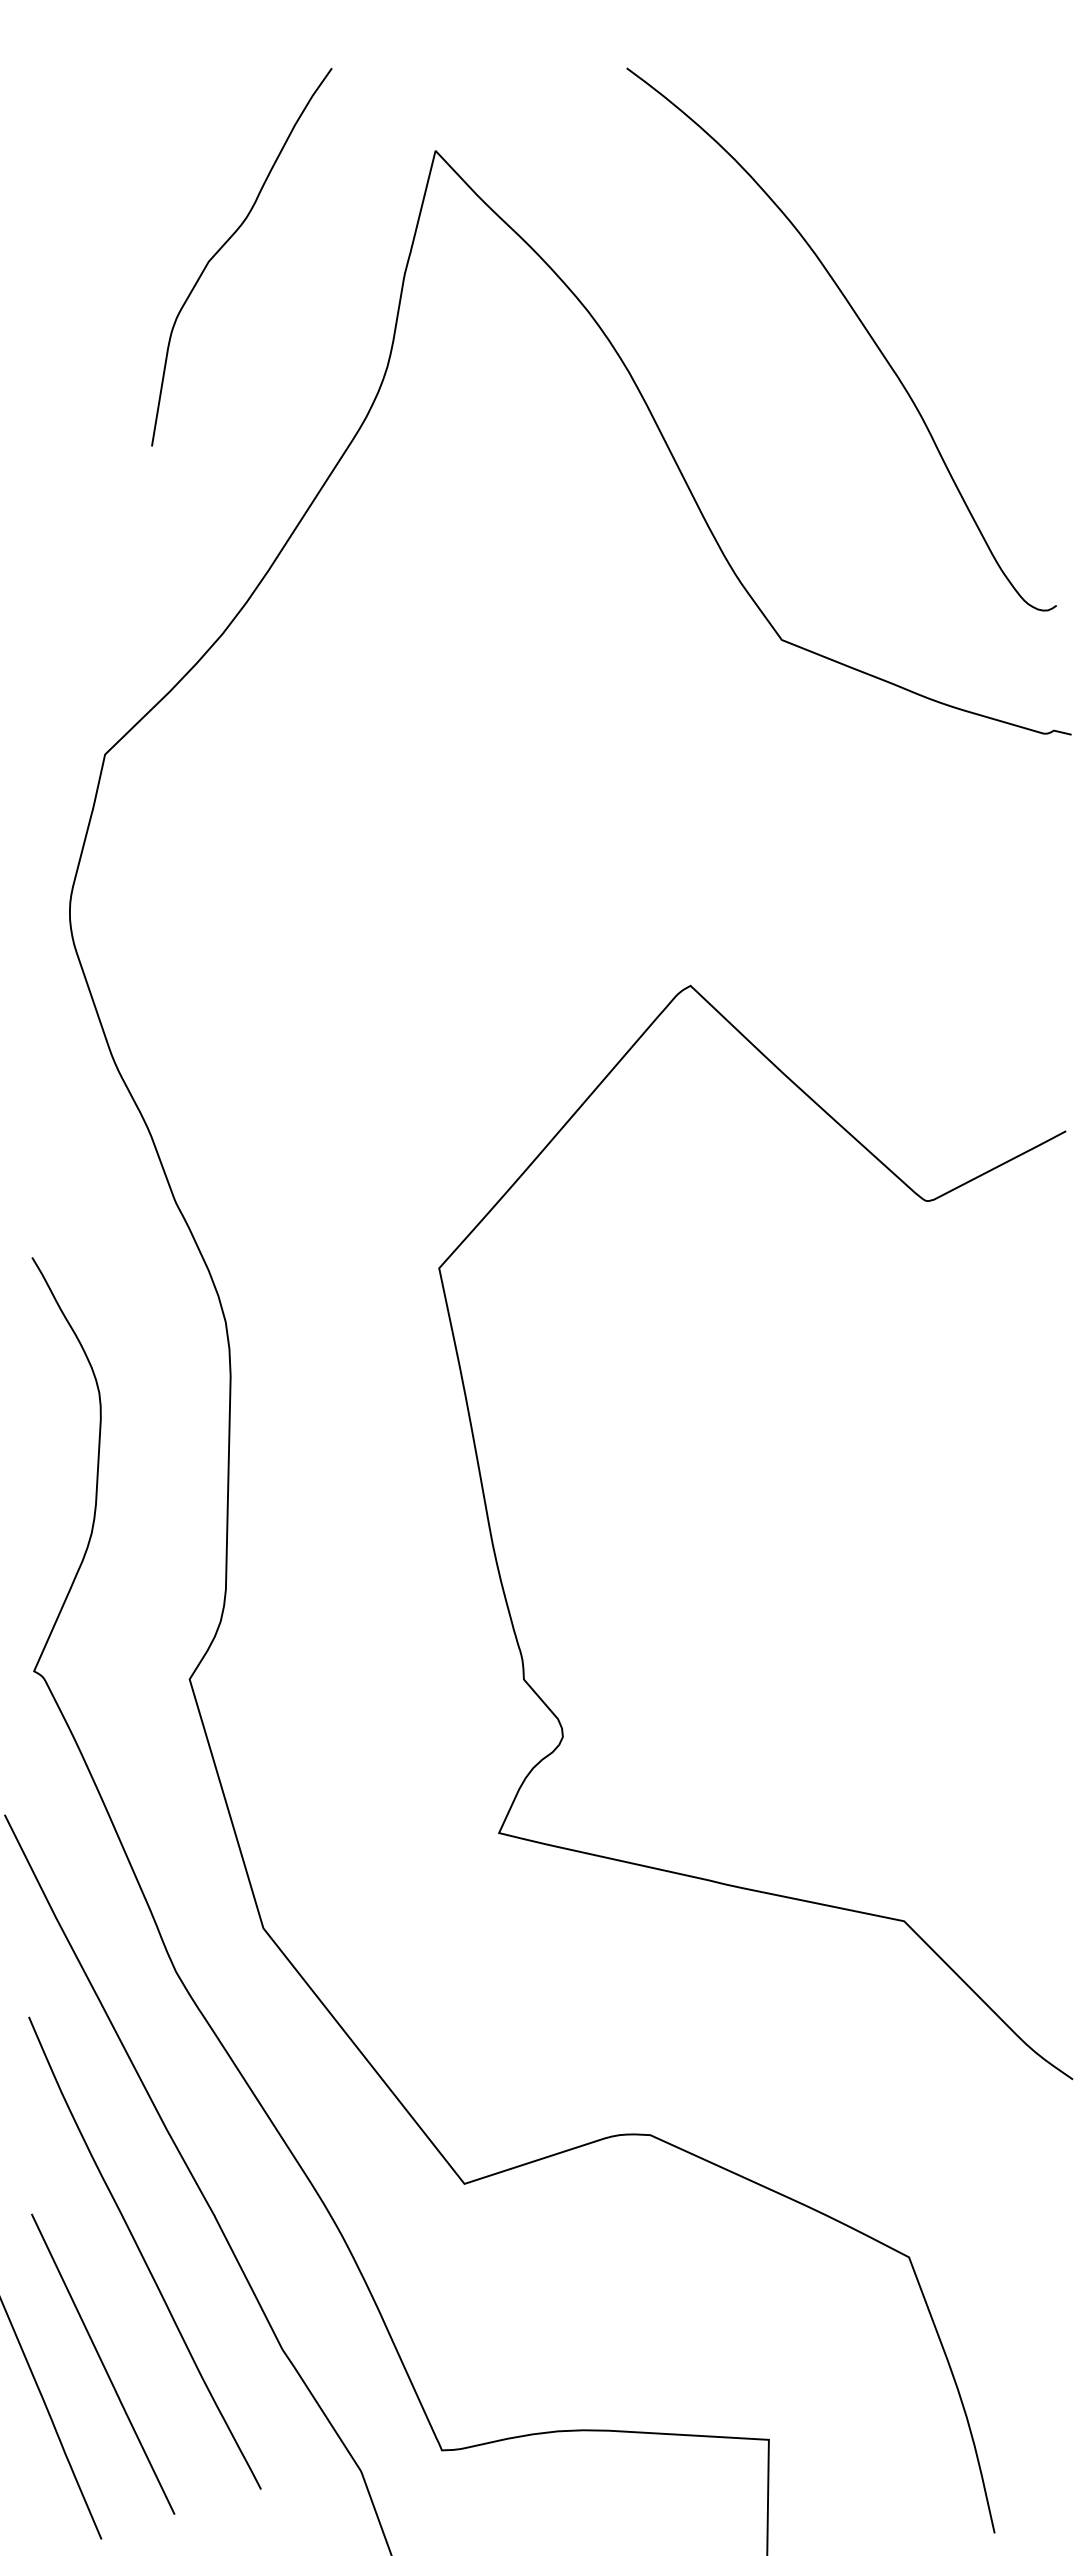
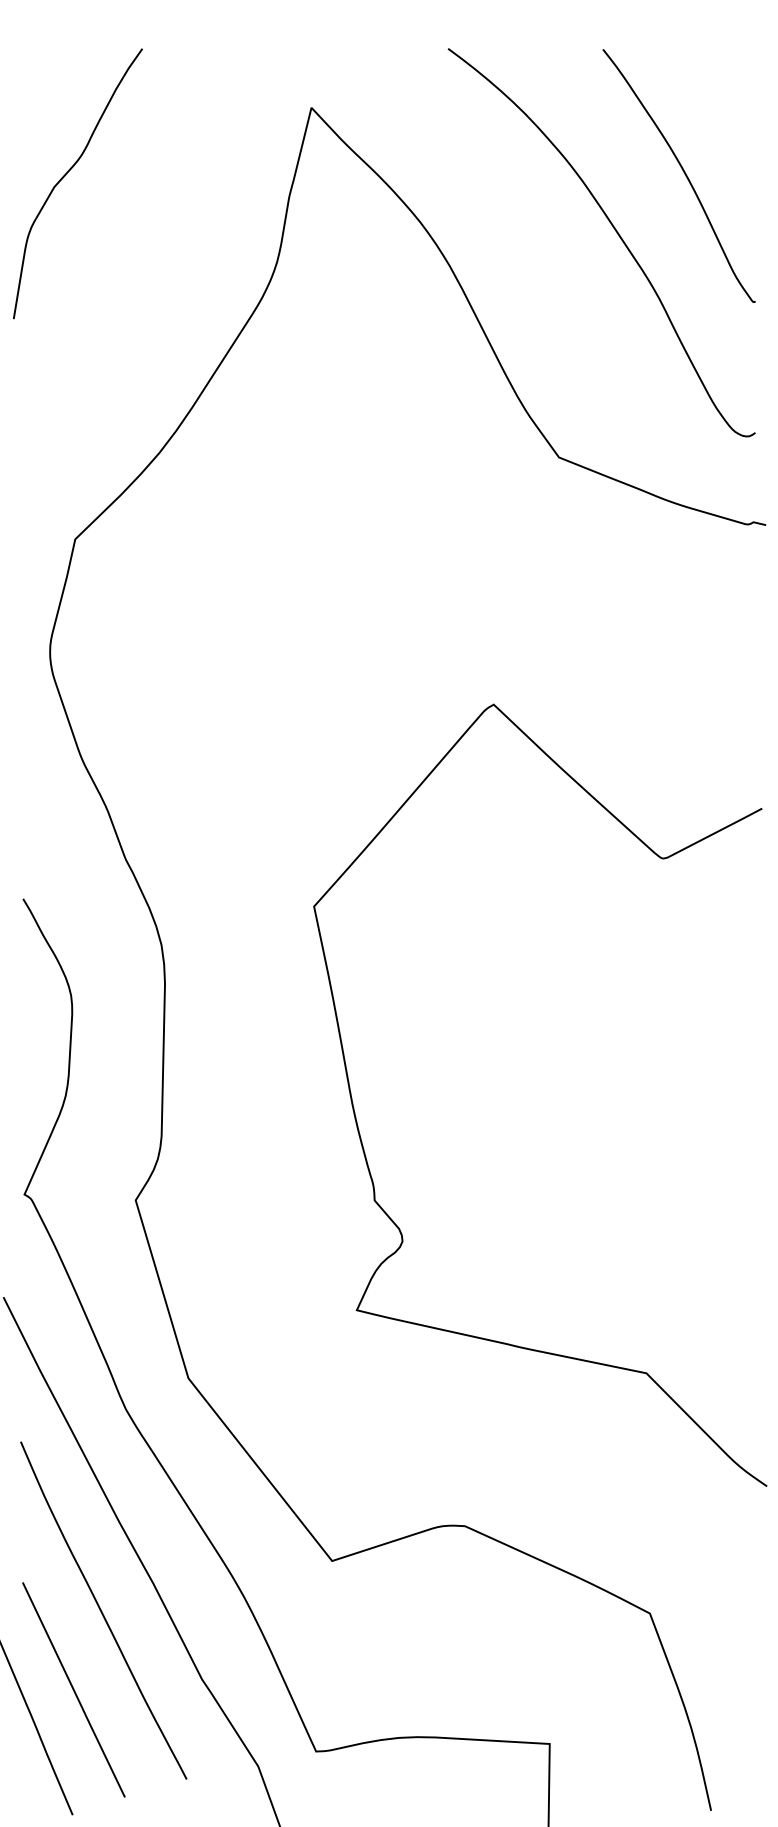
curve: (956, 241) -> (683, 172), added
curve: (225, 245) -> (66, 175), moved

